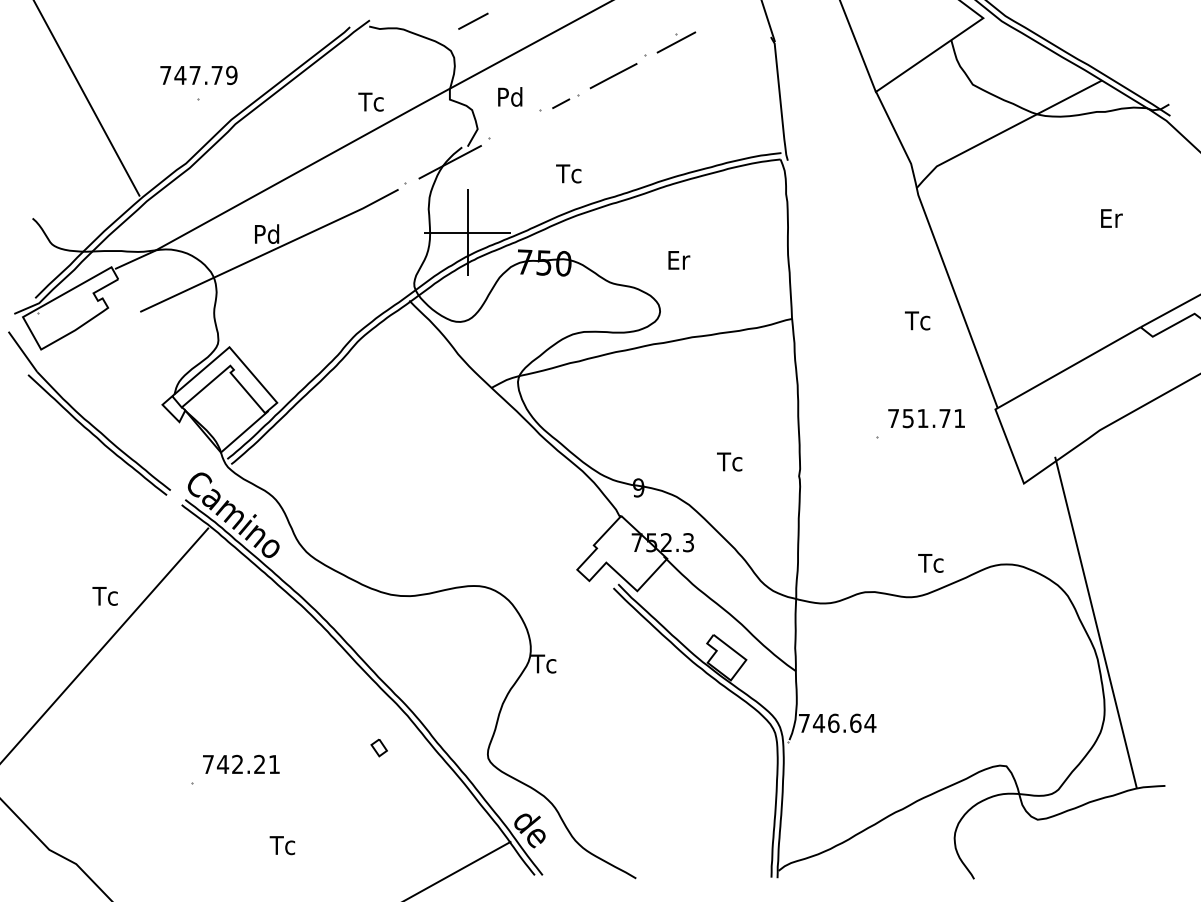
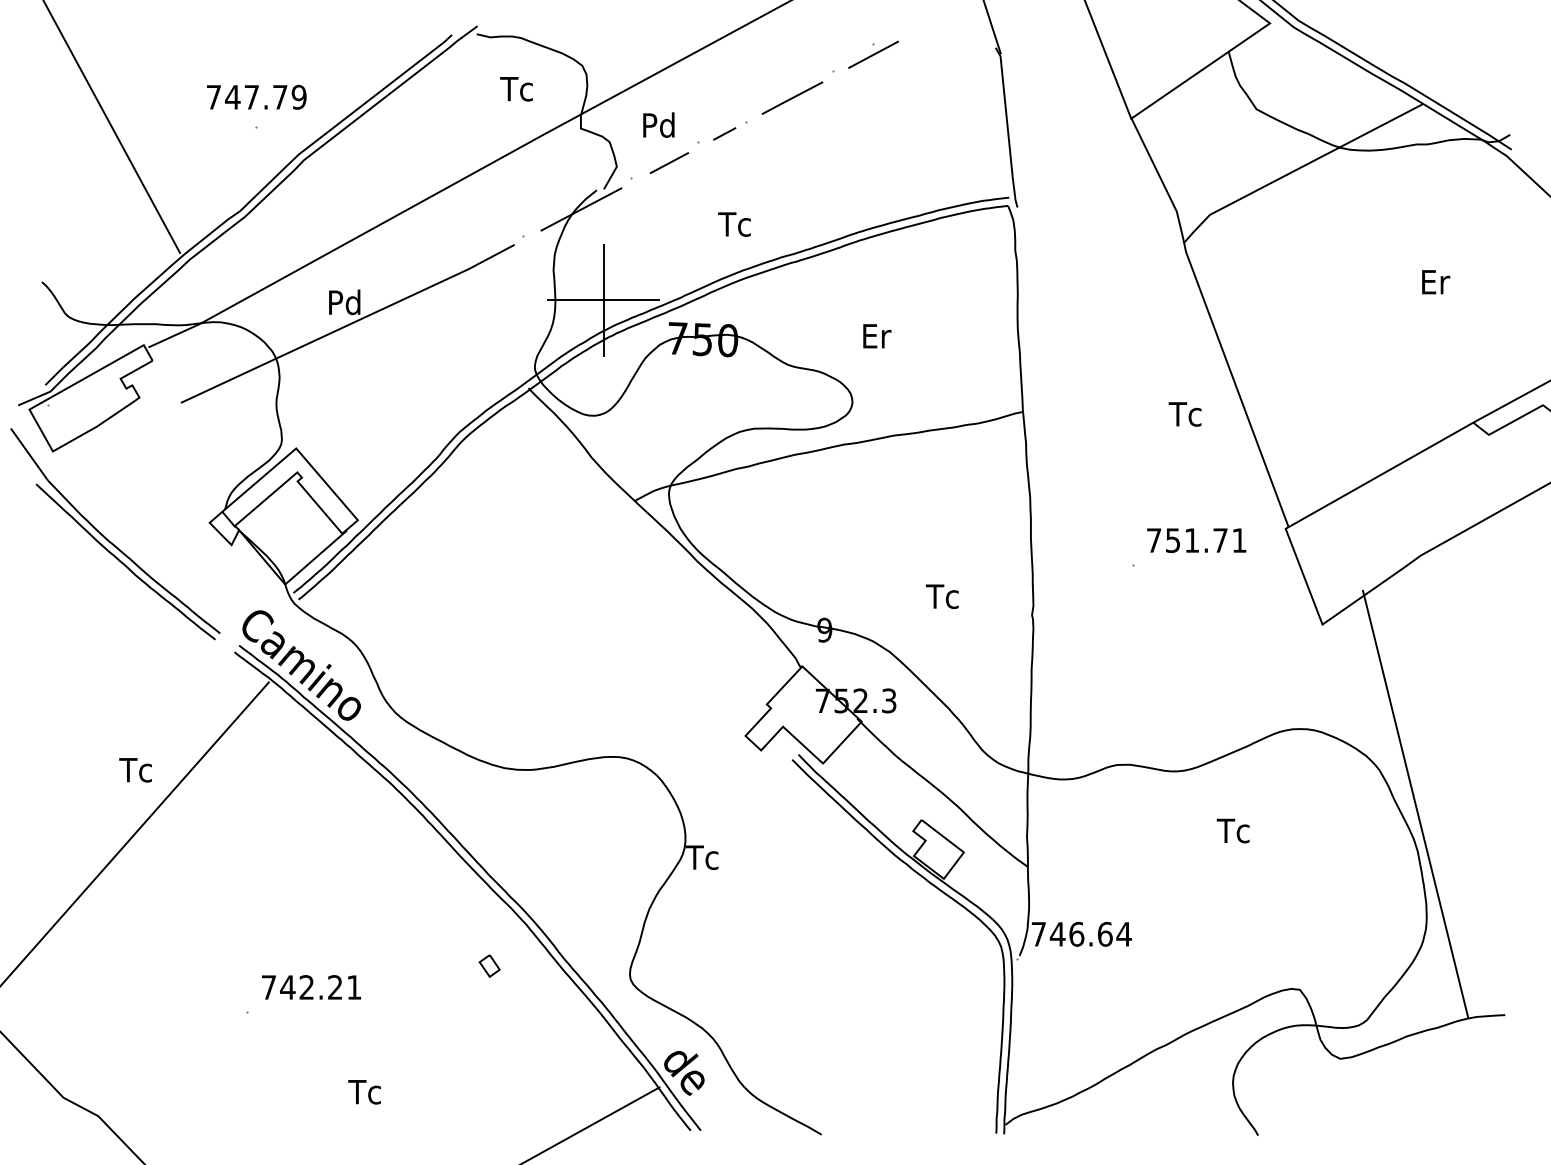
line: (473, 20) -> (669, 162), moved
text: (370, 101) -> (515, 88), moved
text: (930, 563) -> (1232, 831), moved

